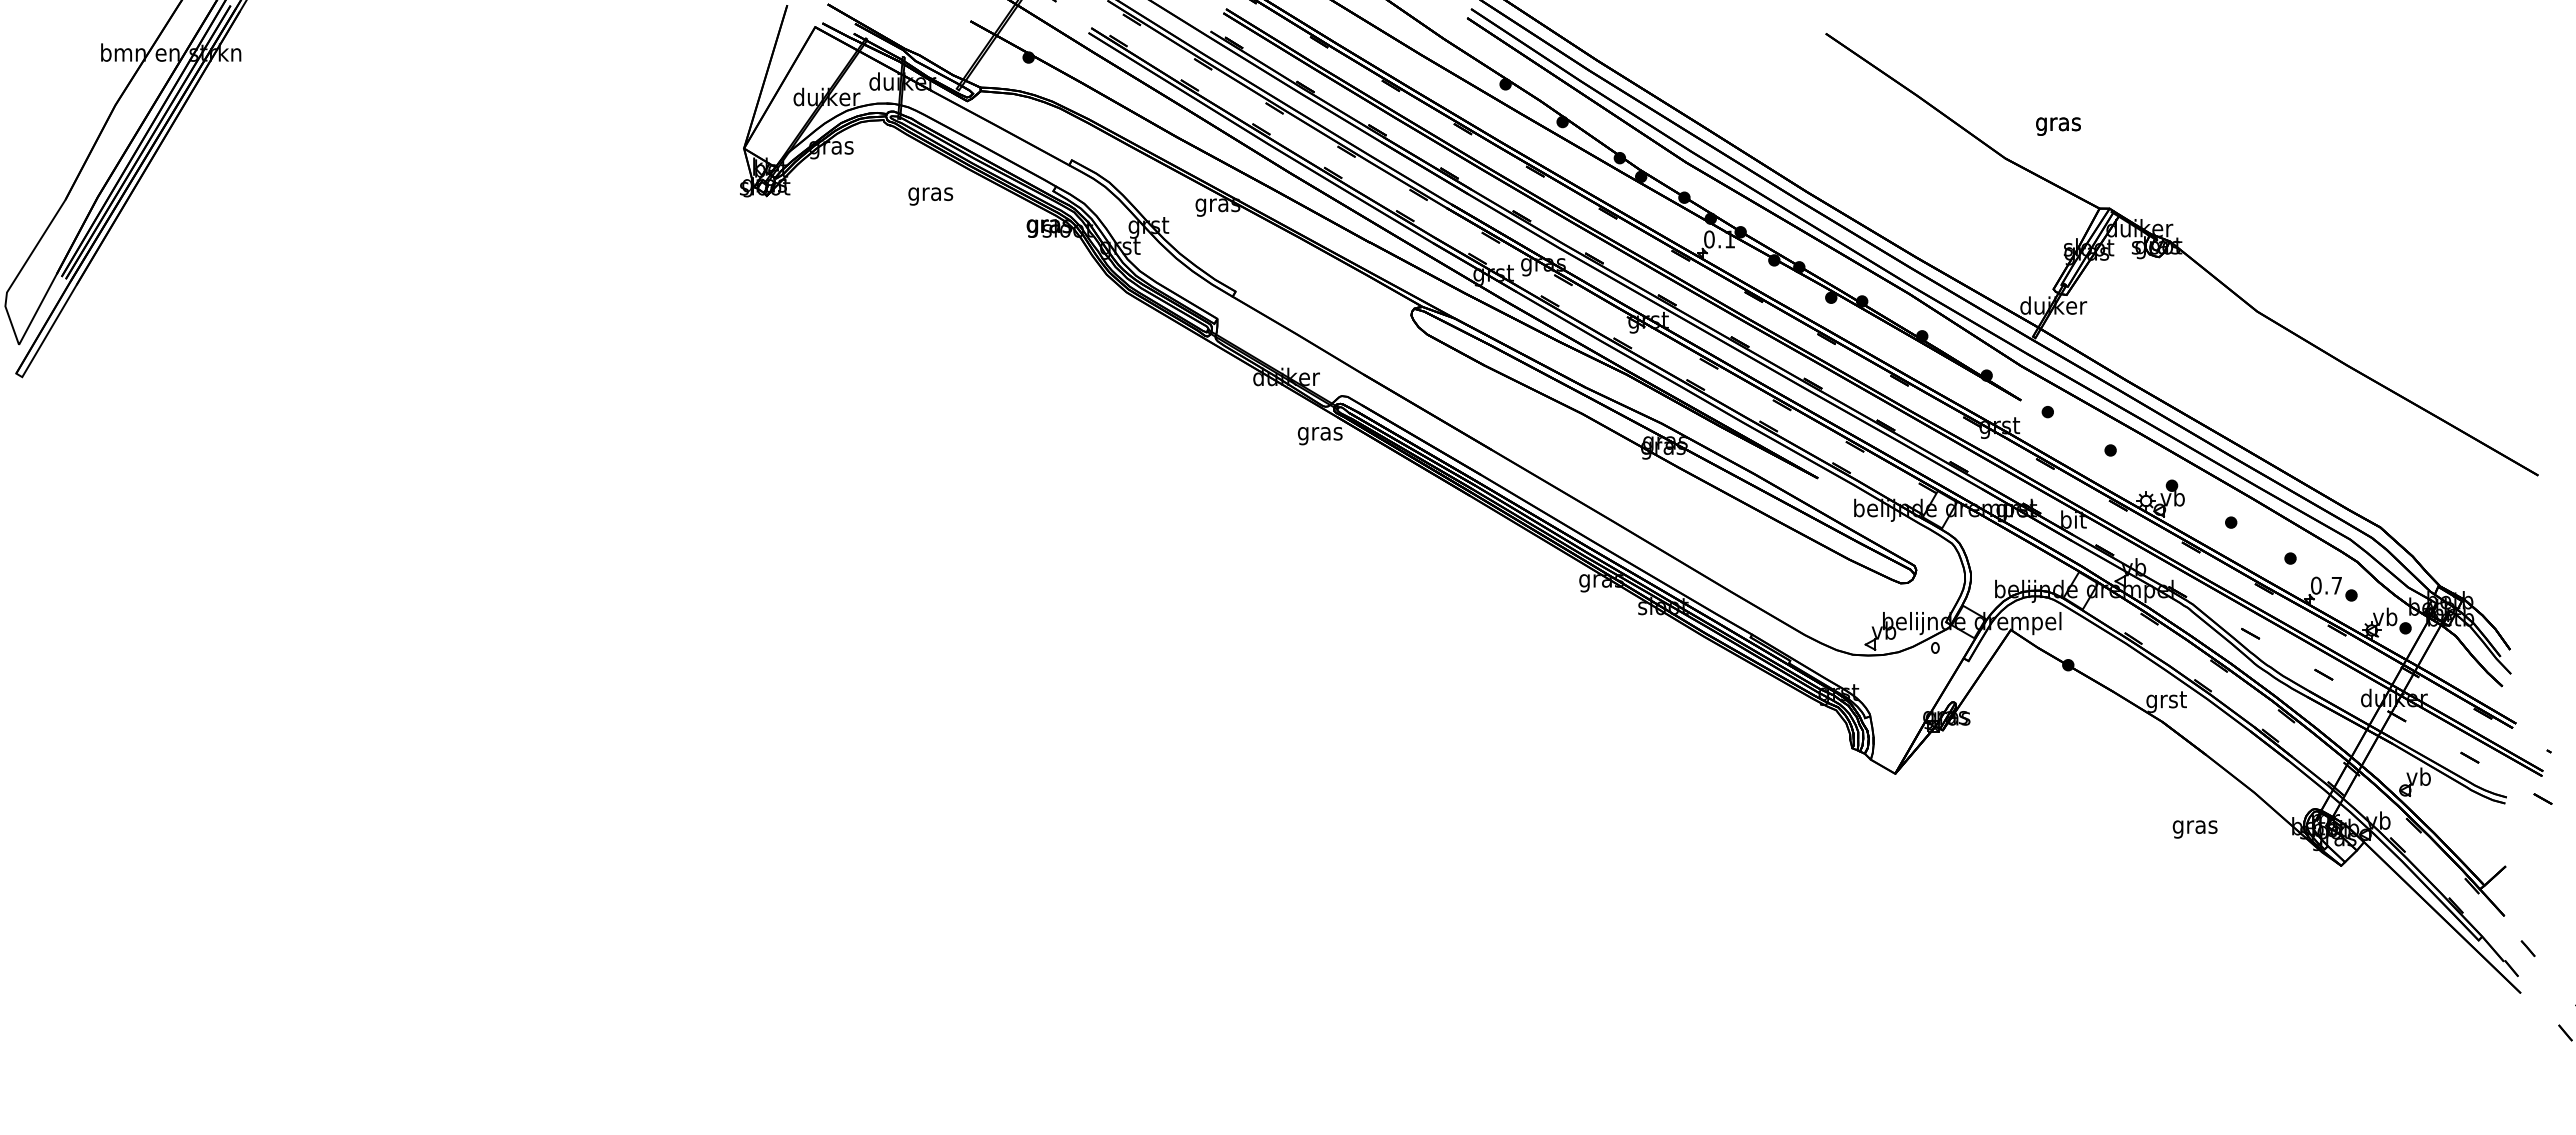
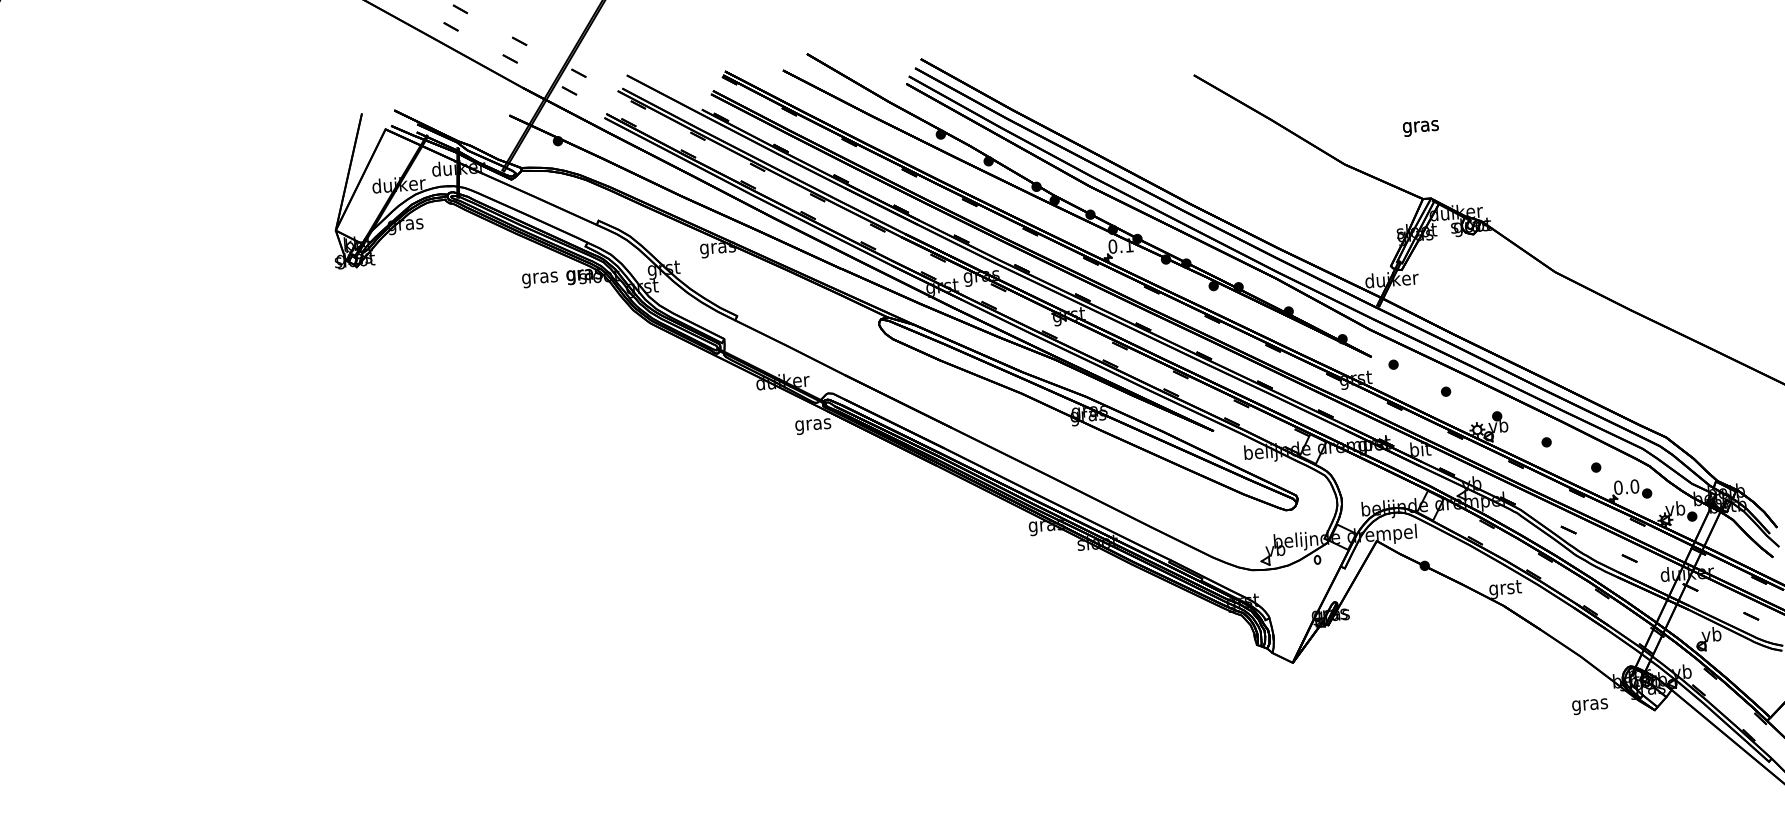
text: (2058, 126) -> (1420, 128), moved
text: (930, 196) -> (539, 279), moved
text: (2336, 585) -> (1634, 486), 0.7 -> 0.0
text: (2194, 829) -> (1589, 706), moved

